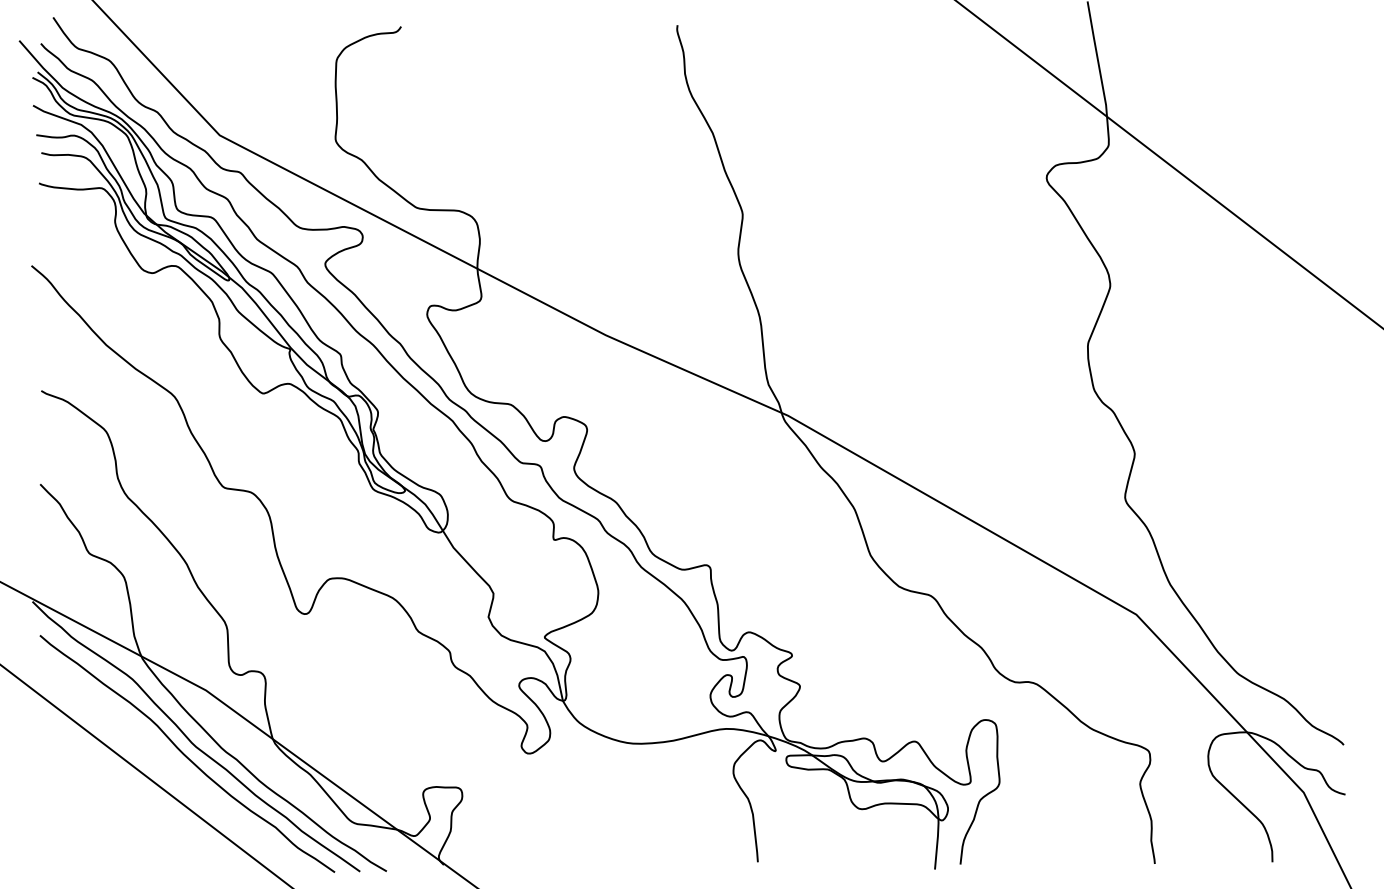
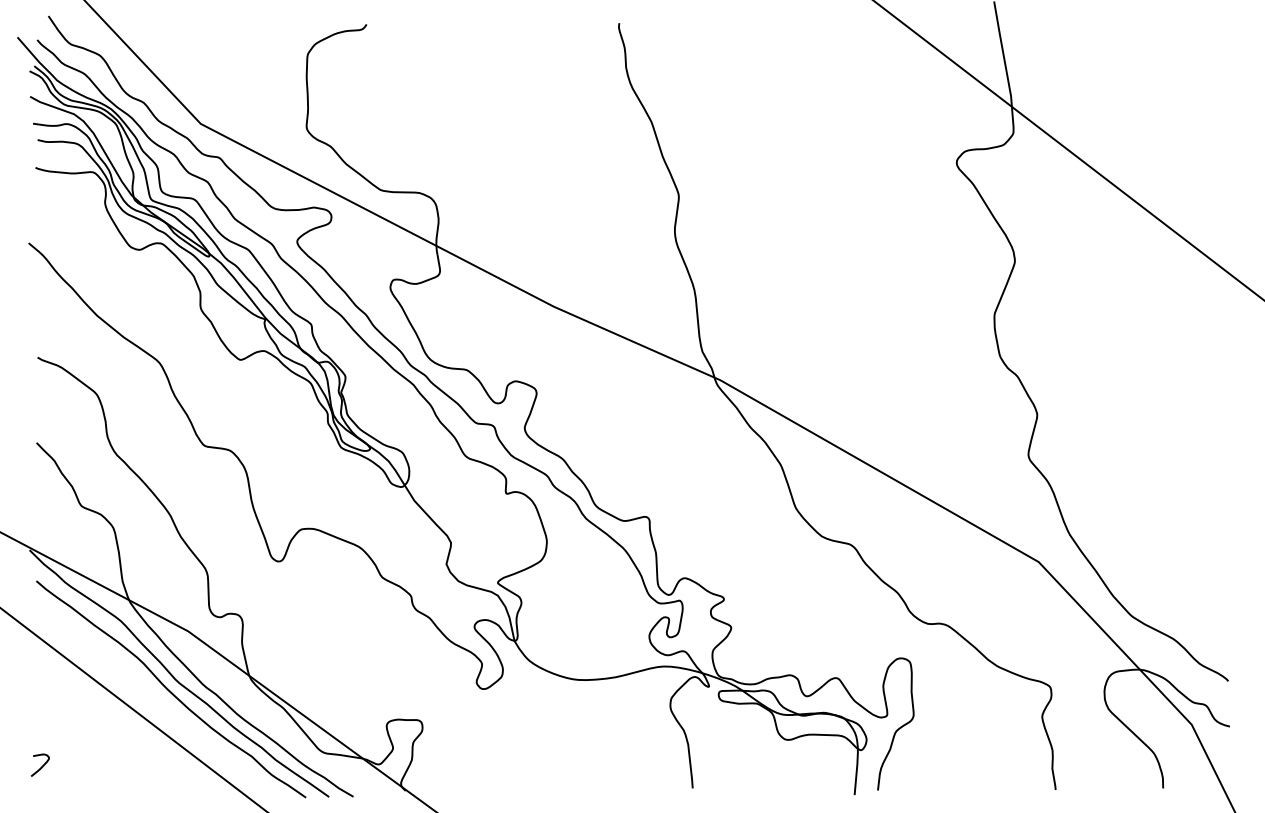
curve: (46, 837) -> (42, 765), added

